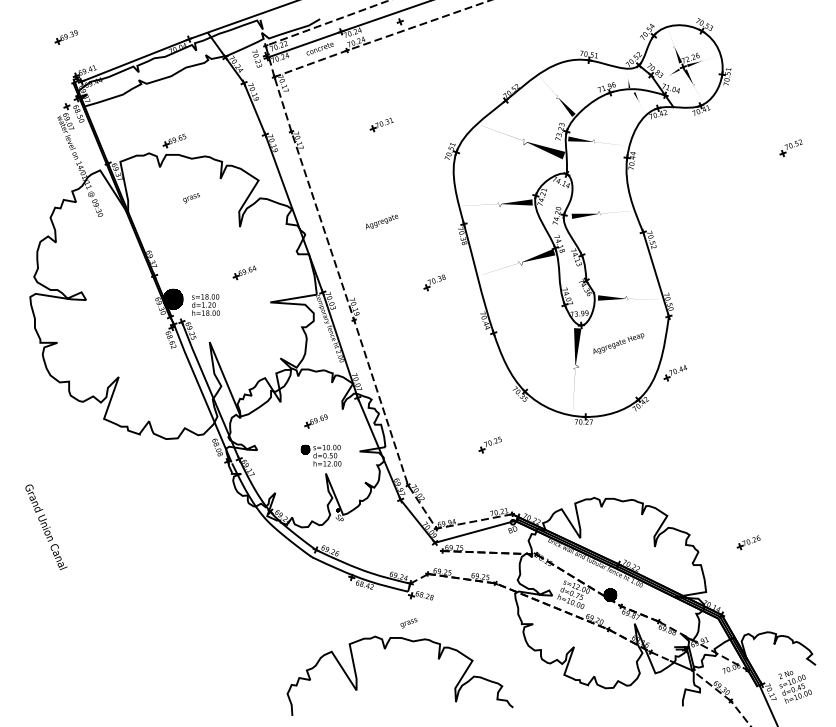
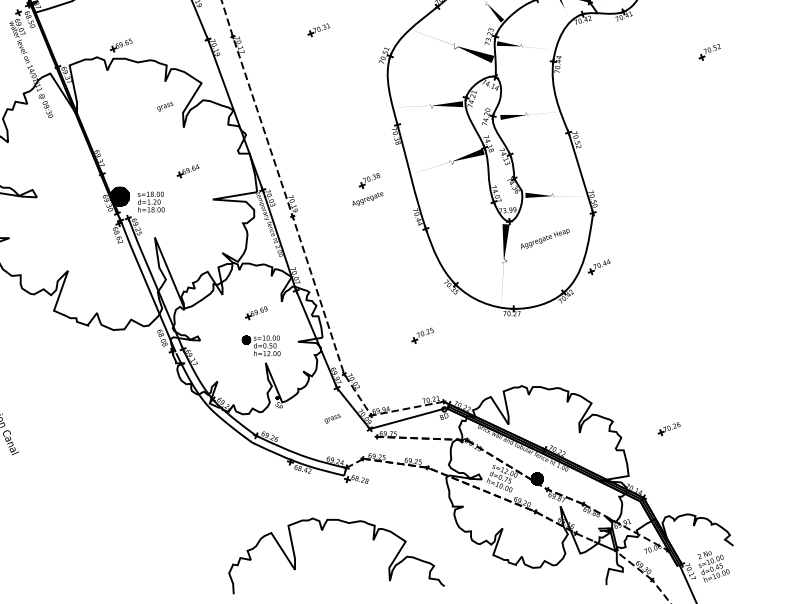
text: (191, 198) -> (165, 107), moved
text: (382, 221) -> (368, 198), moved
text: (408, 623) -> (332, 419), moved

